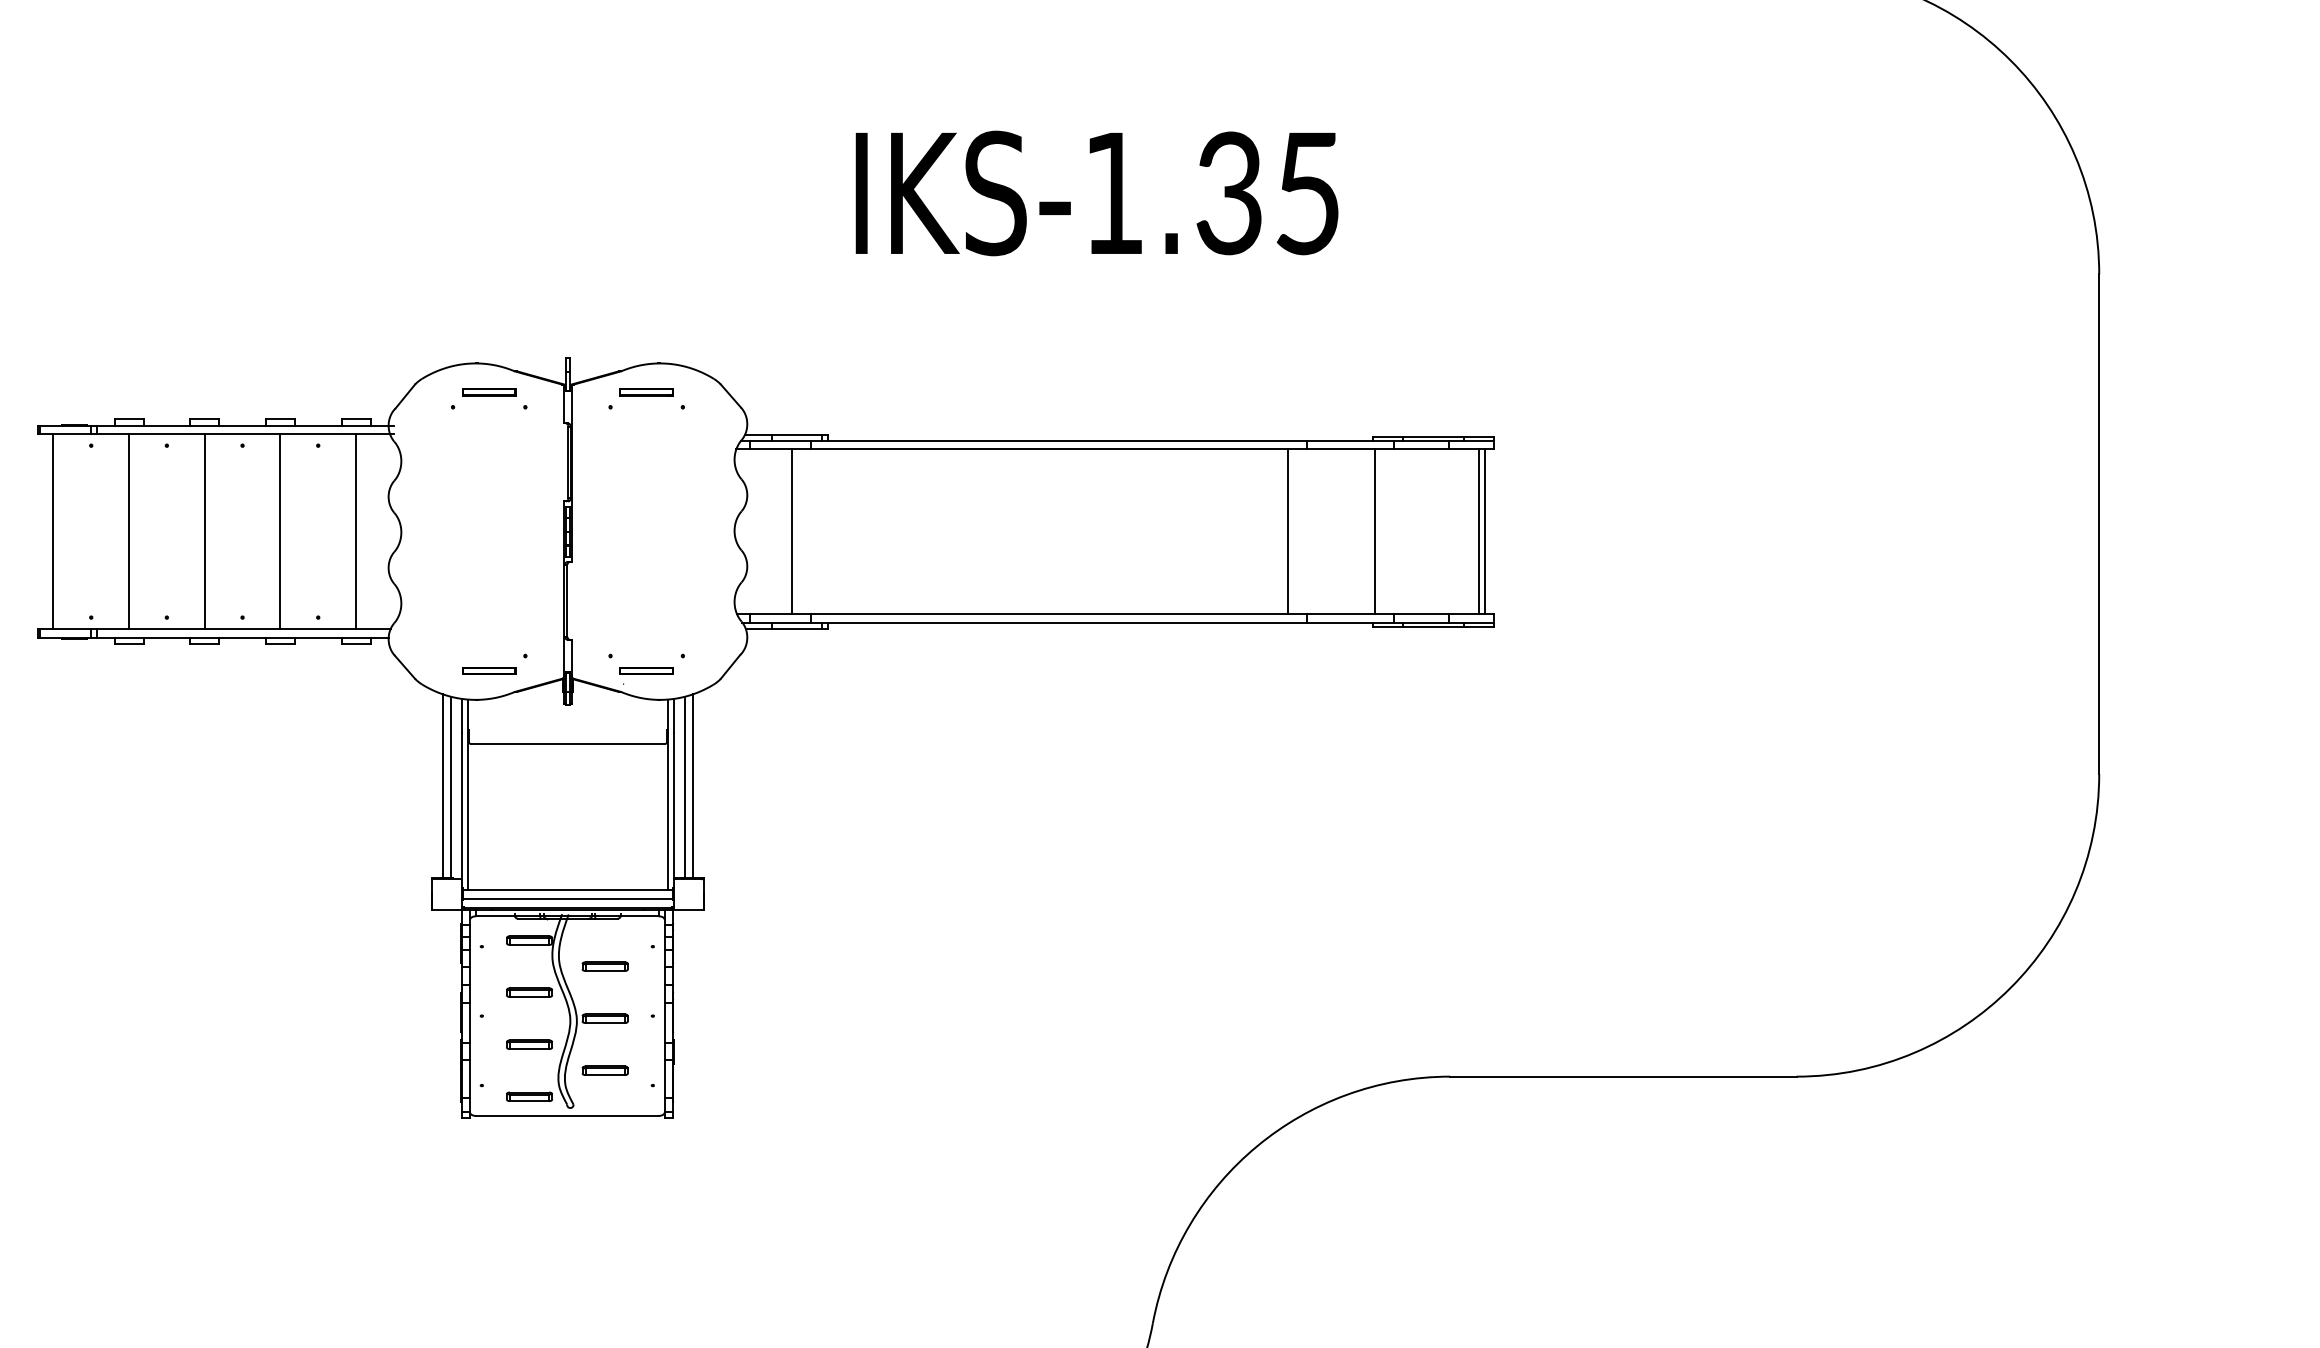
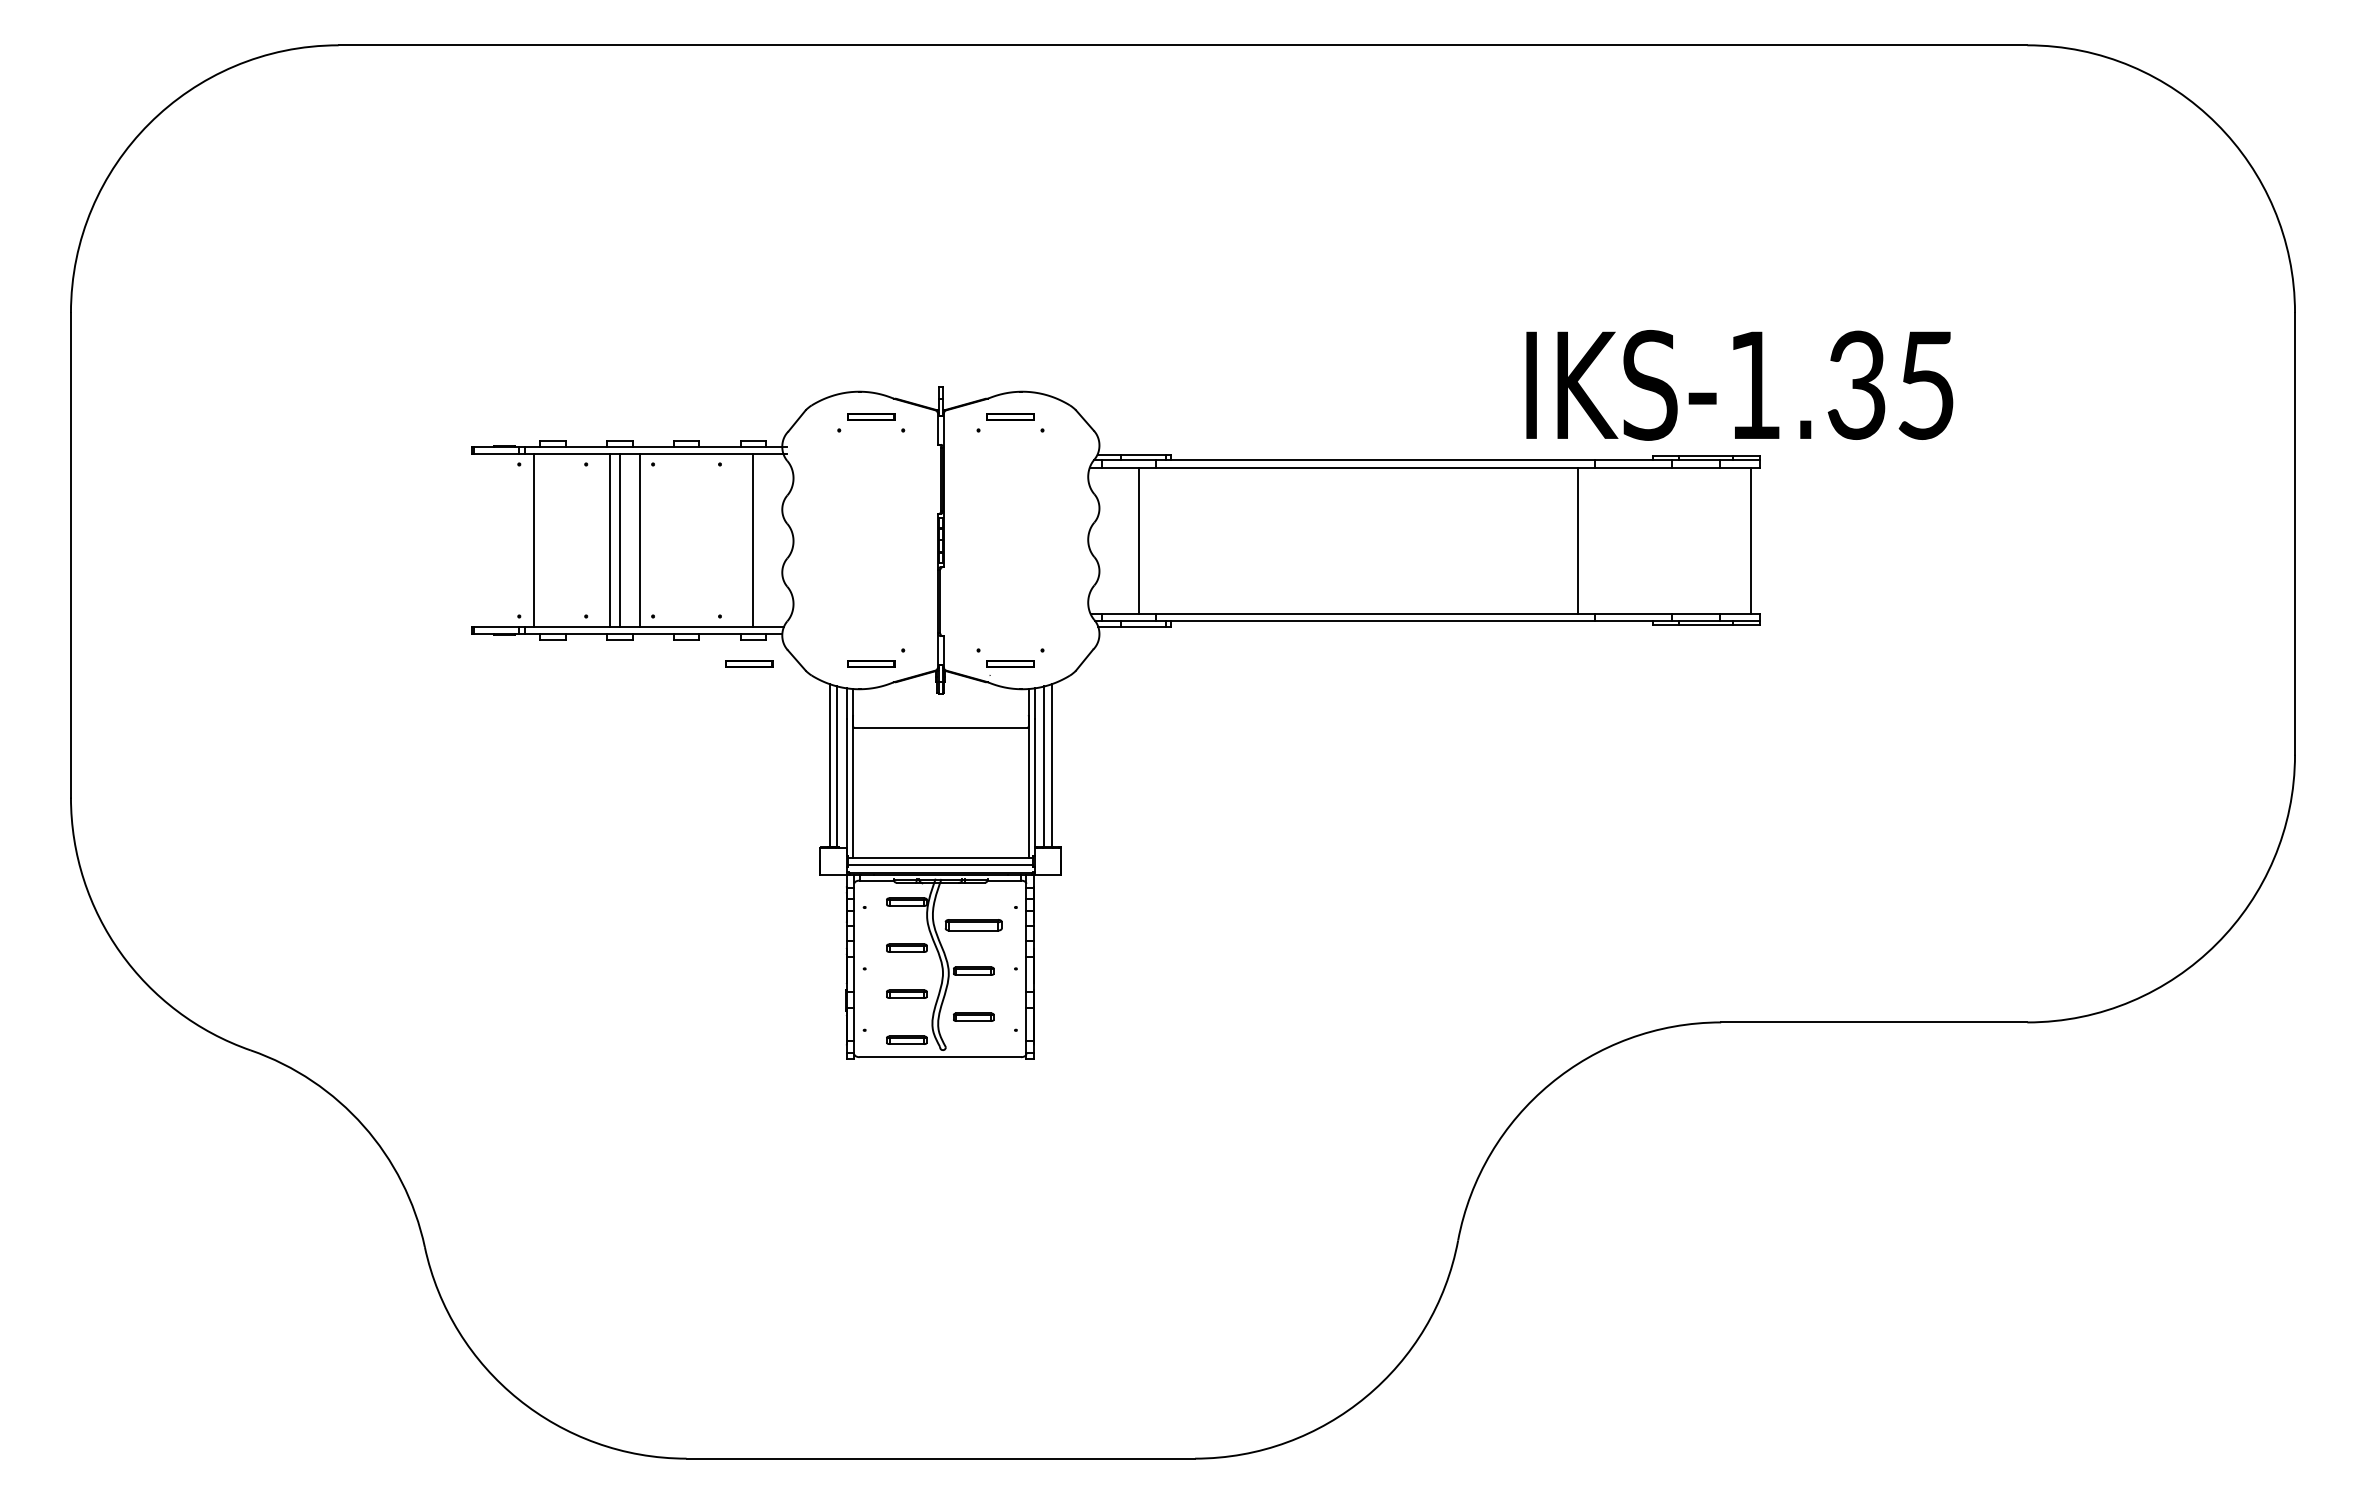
text: (1096, 193) -> (1739, 385), moved
line: (53, 531) -> (533, 540), moved
line: (128, 531) -> (609, 540), moved
line: (280, 531) -> (639, 540), moved
line: (1374, 531) -> (1654, 540), removed
line: (1478, 531) -> (1746, 540), removed
part: (351, 670) -> (749, 663), added
part: (604, 965) -> (973, 924), size x1.4

